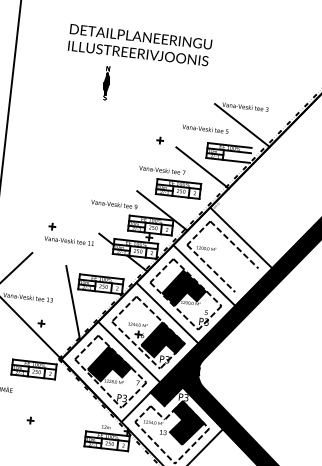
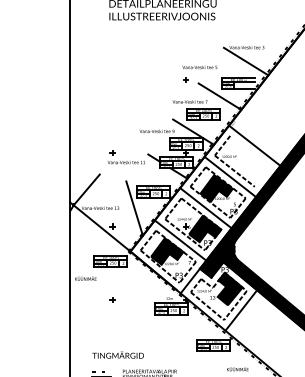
part: (105, 83) -> (140, 41), removed
text: (204, 129) -> (199, 67), moved
line: (234, 244) -> (250, 151), removed

